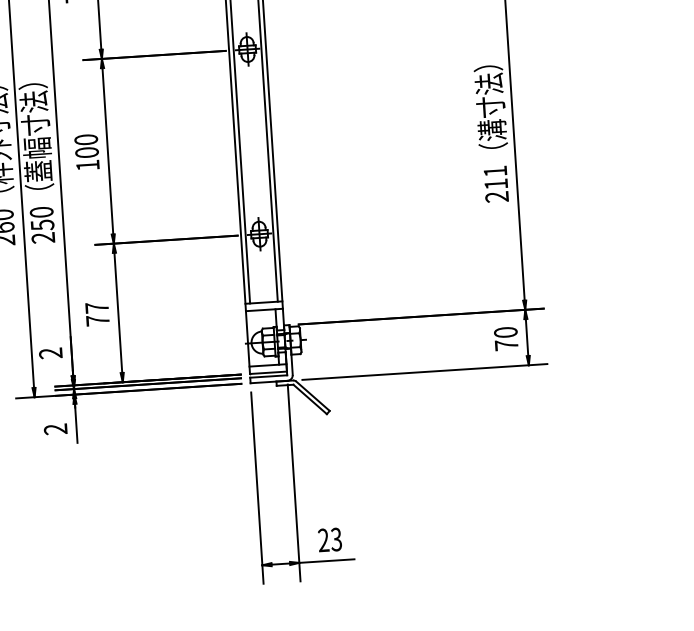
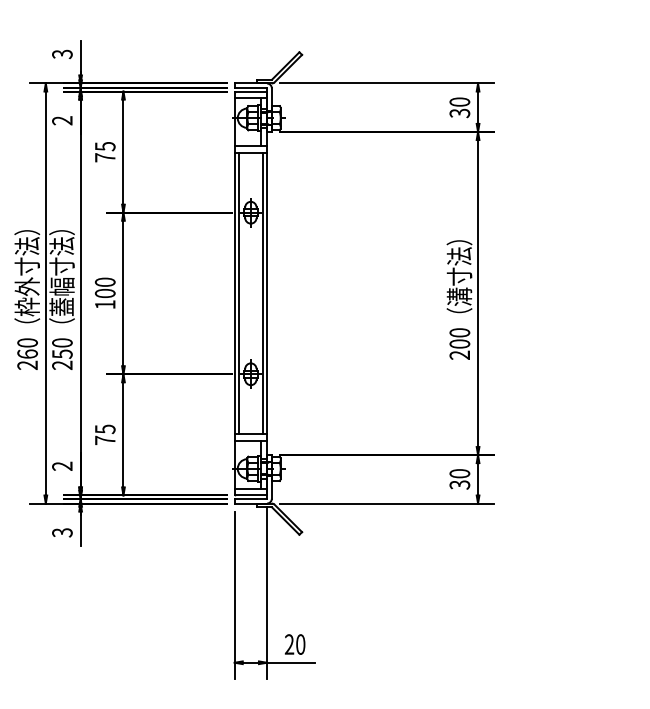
text: (495, 177) -> (459, 338), 211 -> 200
text: (97, 308) -> (105, 429), 77 -> 75
text: (506, 344) -> (459, 484), 70 -> 30
text: (55, 429) -> (62, 532), 2 -> 3
text: (336, 539) -> (300, 644), 23 -> 20

